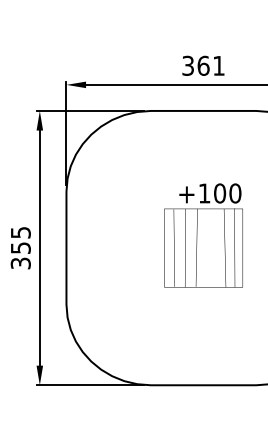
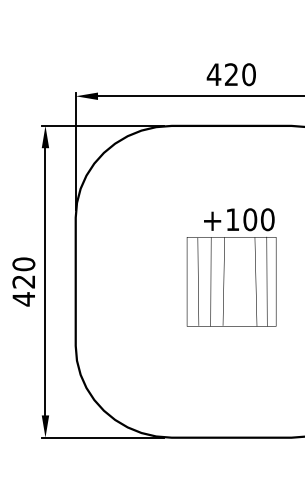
text: (202, 65) -> (230, 74), 361 -> 420
text: (20, 247) -> (23, 281), 355 -> 420

